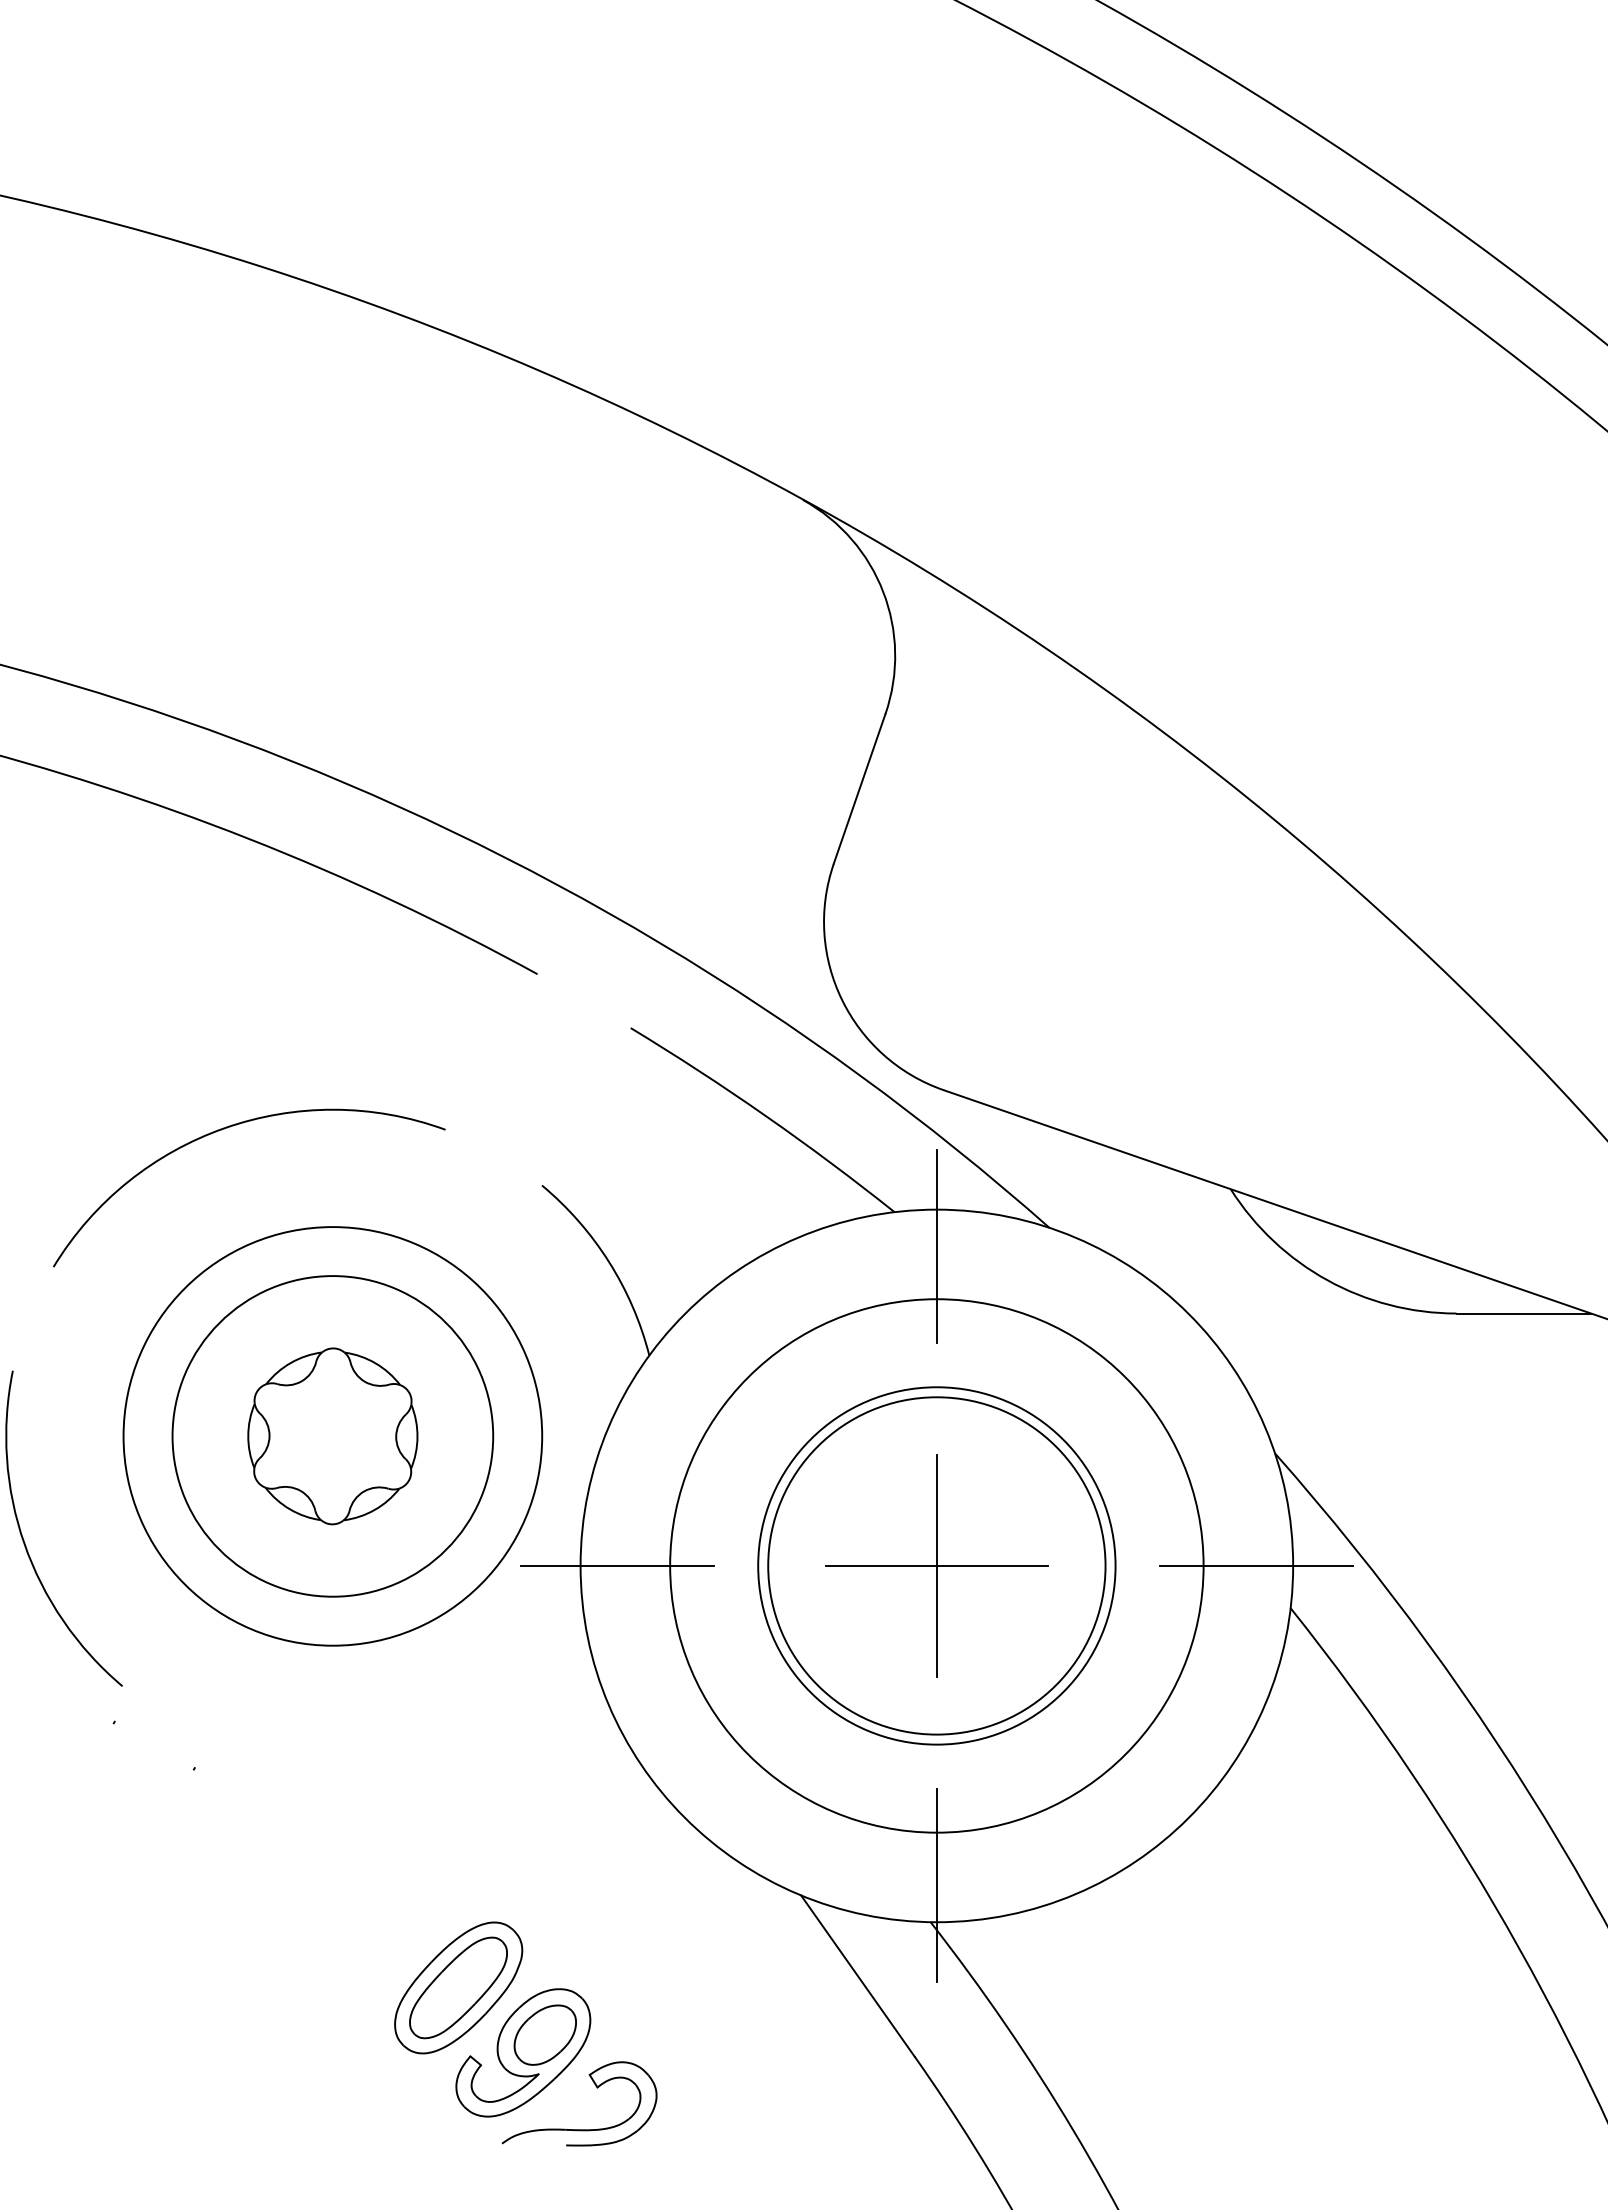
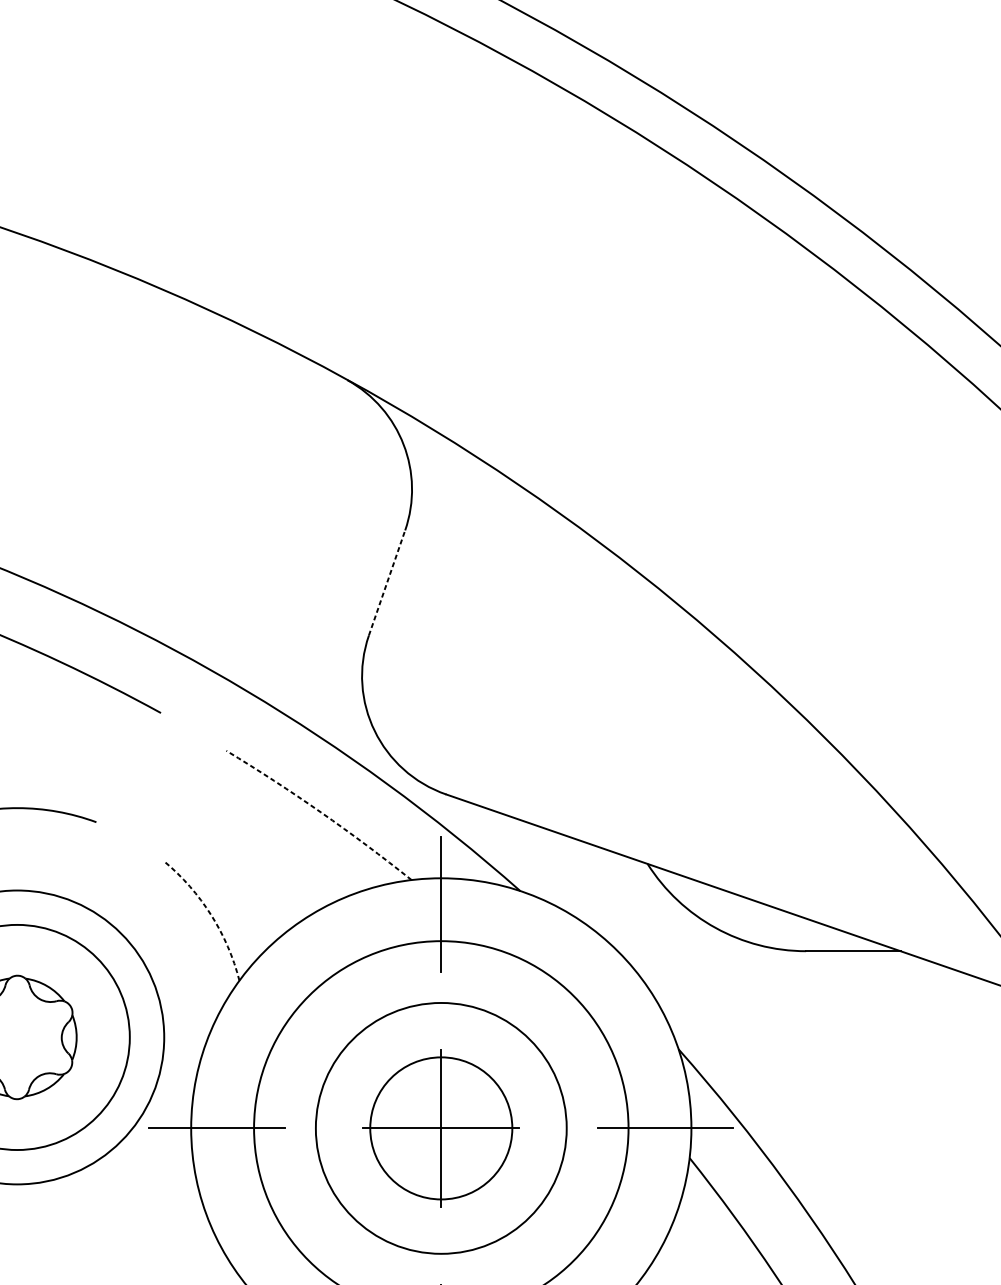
line: (859, 788) -> (386, 582), solid -> dashed
arc: (765, 1115) -> (320, 812), solid -> dashed
arc: (609, 1262) -> (211, 915), solid -> dashed
circle: (936, 1565) -> (441, 1128), size x0.6

